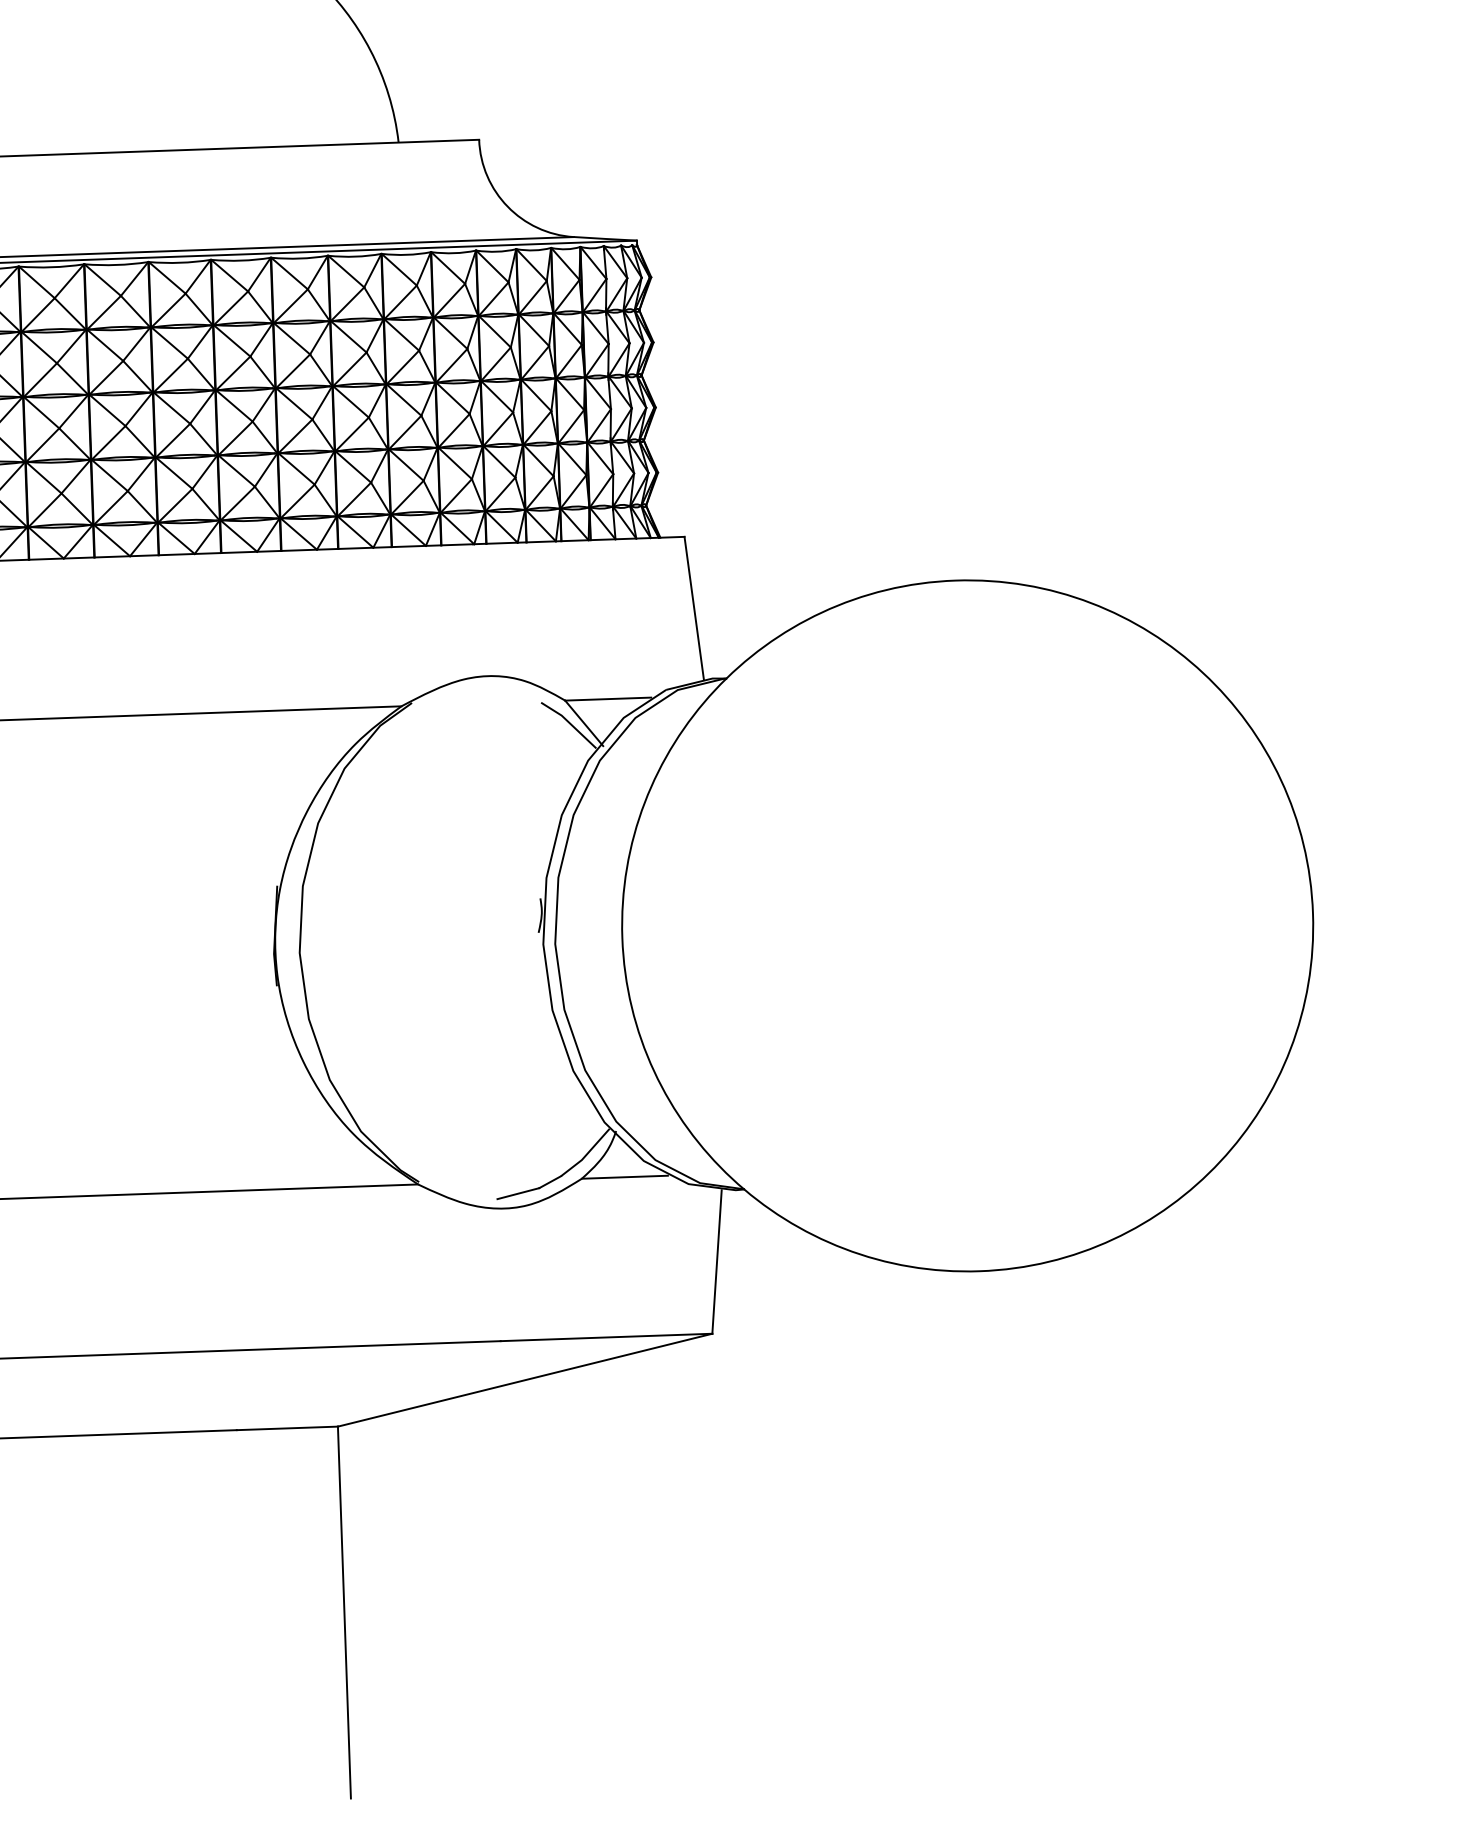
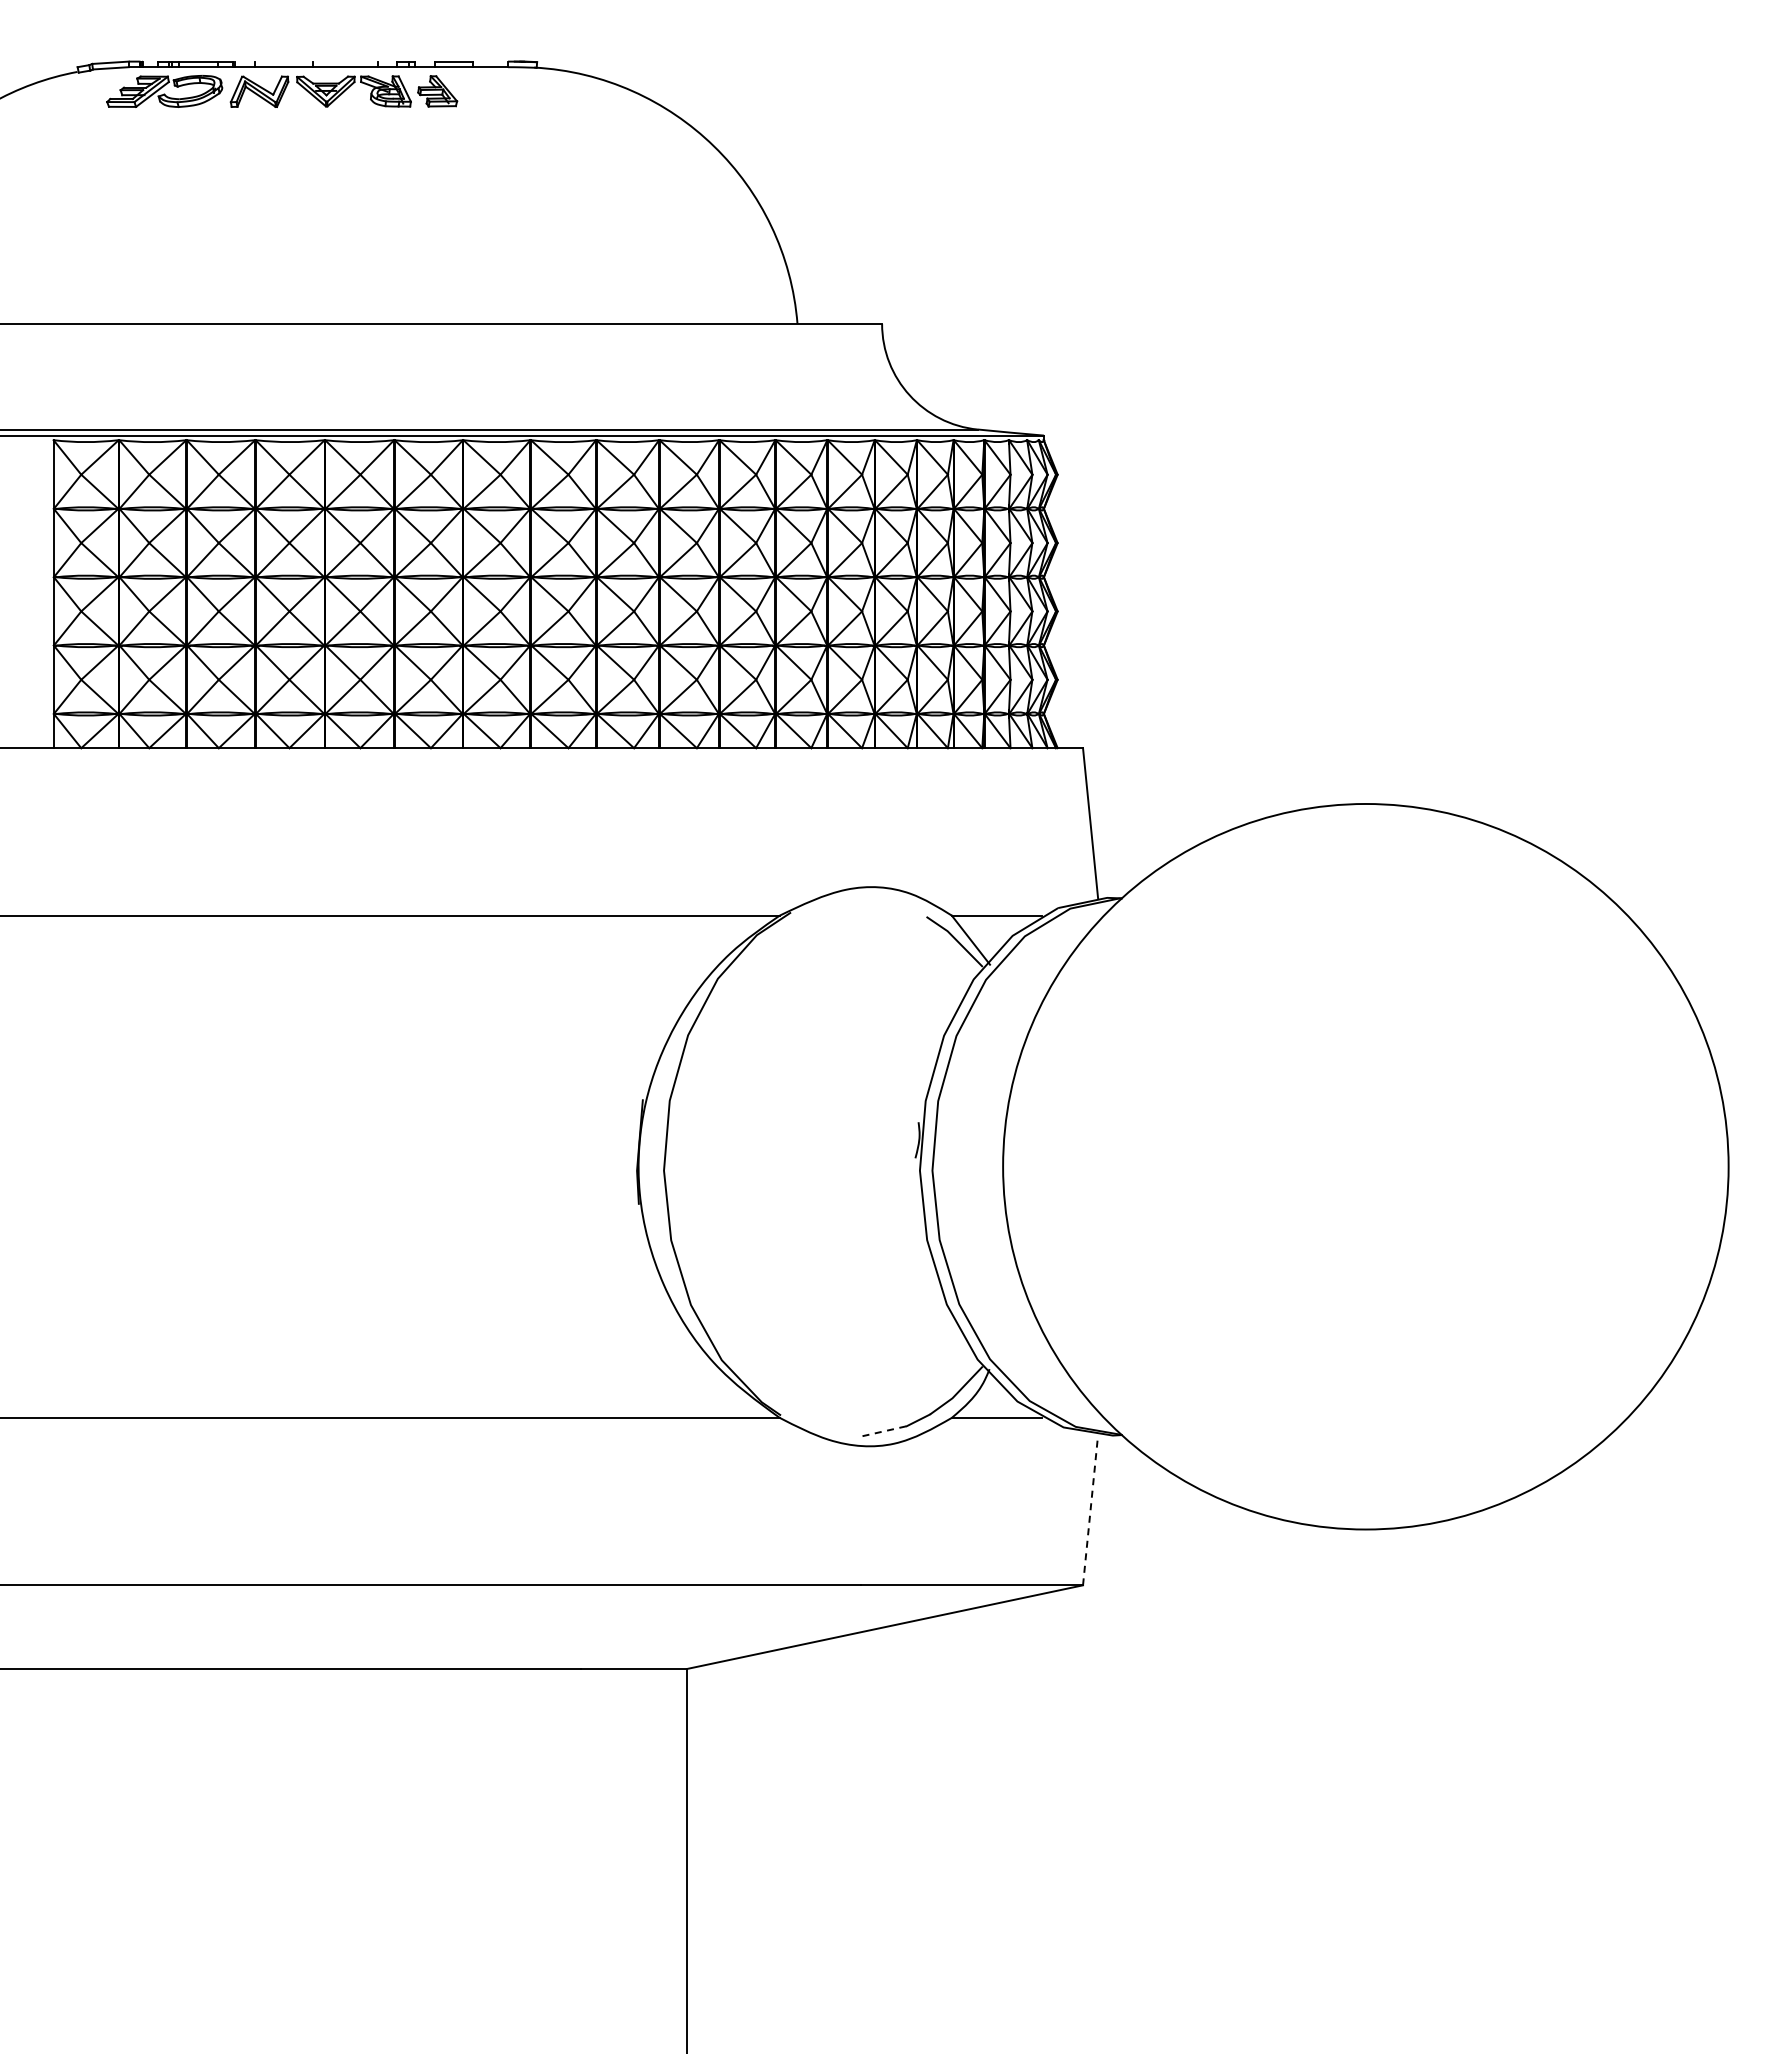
line: (518, 1193) -> (884, 1431), solid -> dashed
line: (716, 1261) -> (1090, 1509), solid -> dashed

